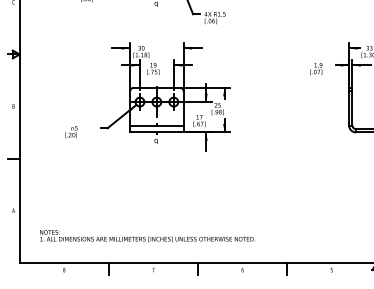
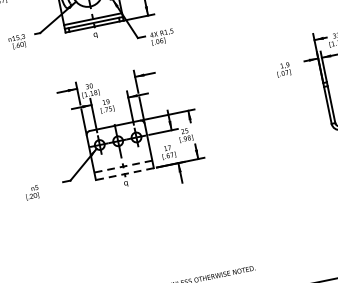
line: (156, 125) -> (122, 166), solid -> dashed
line: (156, 132) -> (124, 174), solid -> dashed

